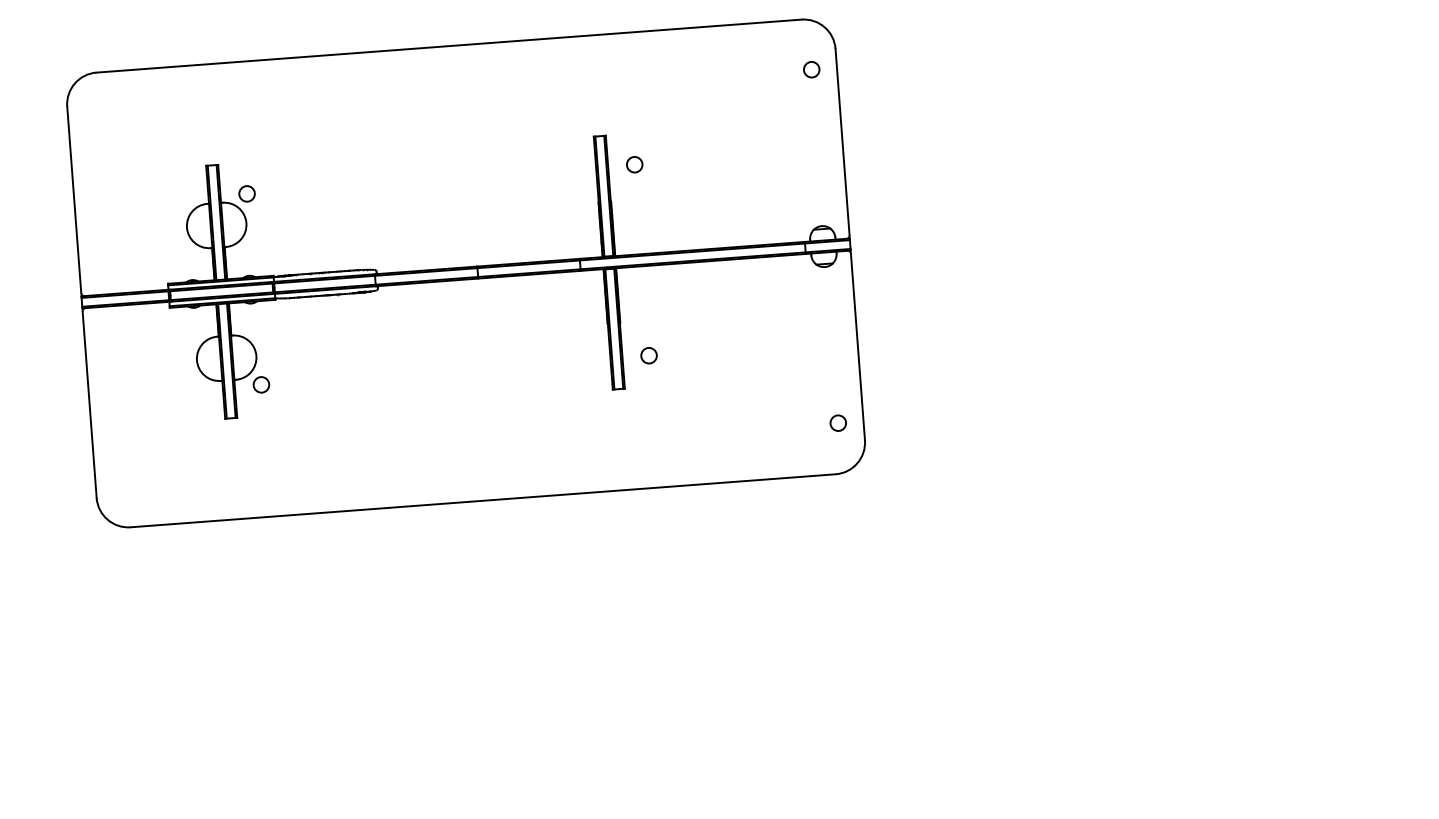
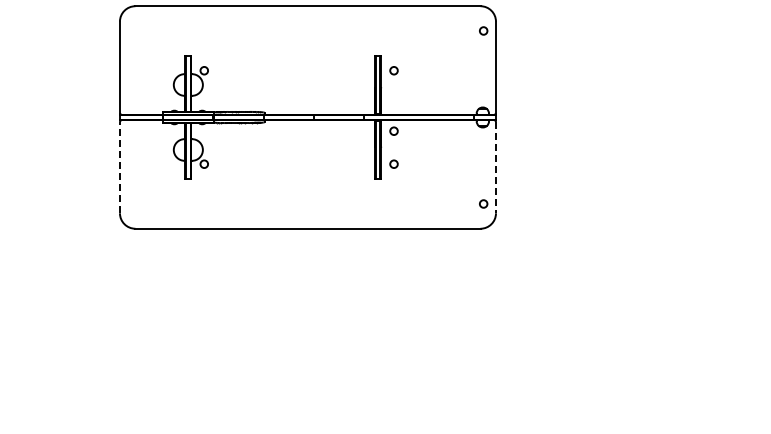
circle: (642, 286) -> (393, 130), added
line: (858, 346) -> (496, 167), solid -> dashed
line: (88, 404) -> (119, 167), solid -> dashed

